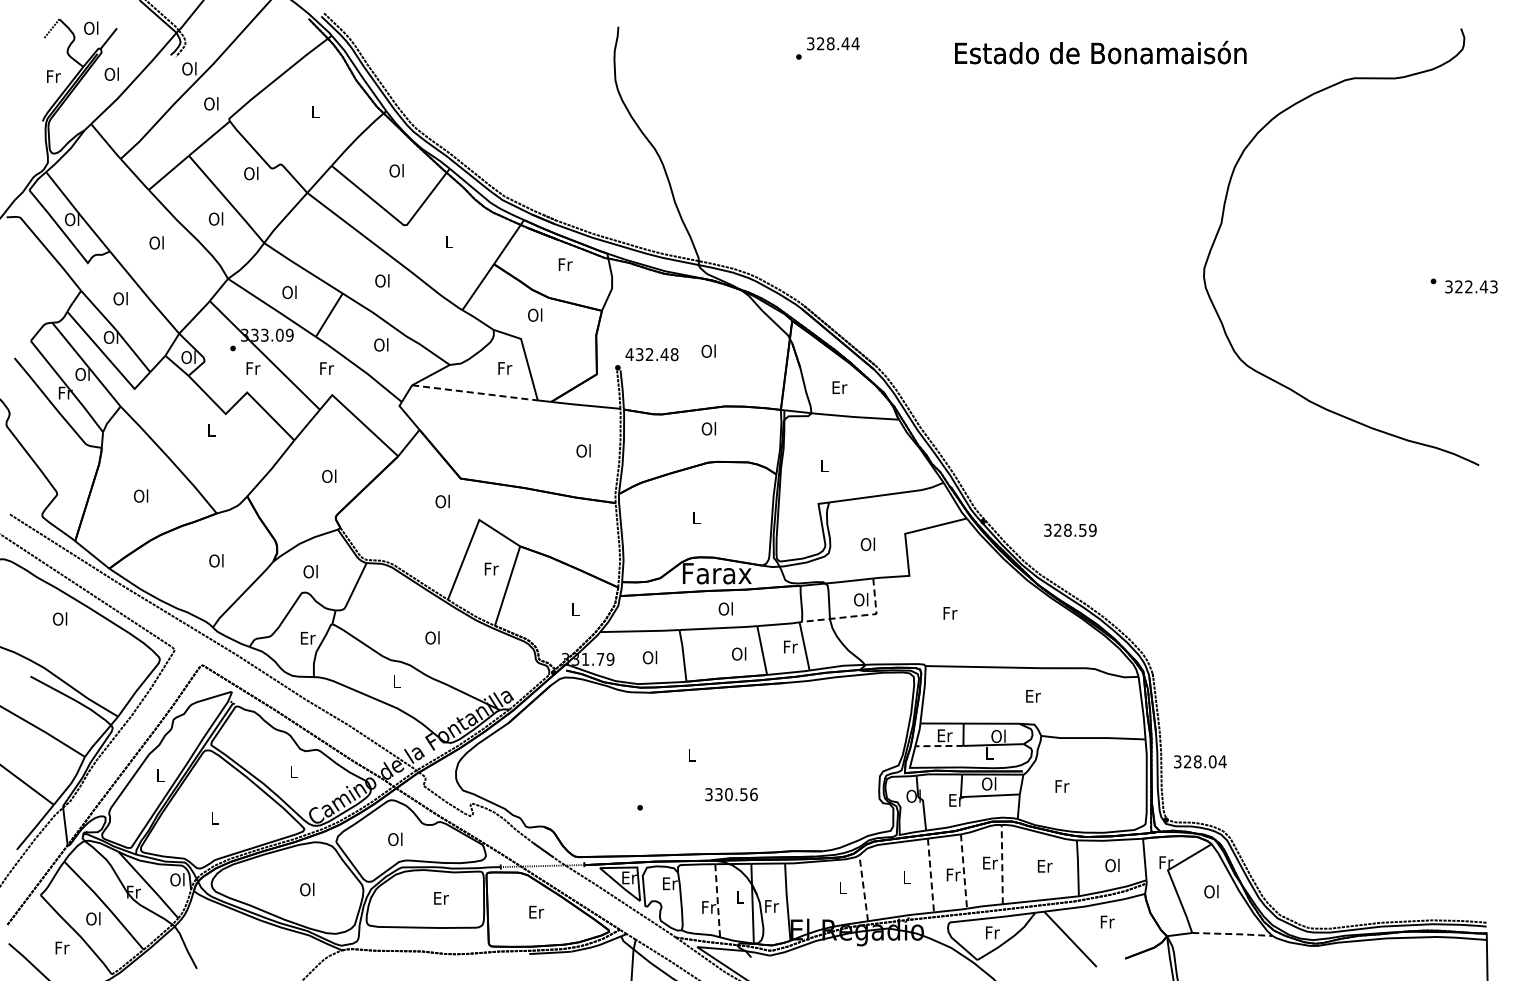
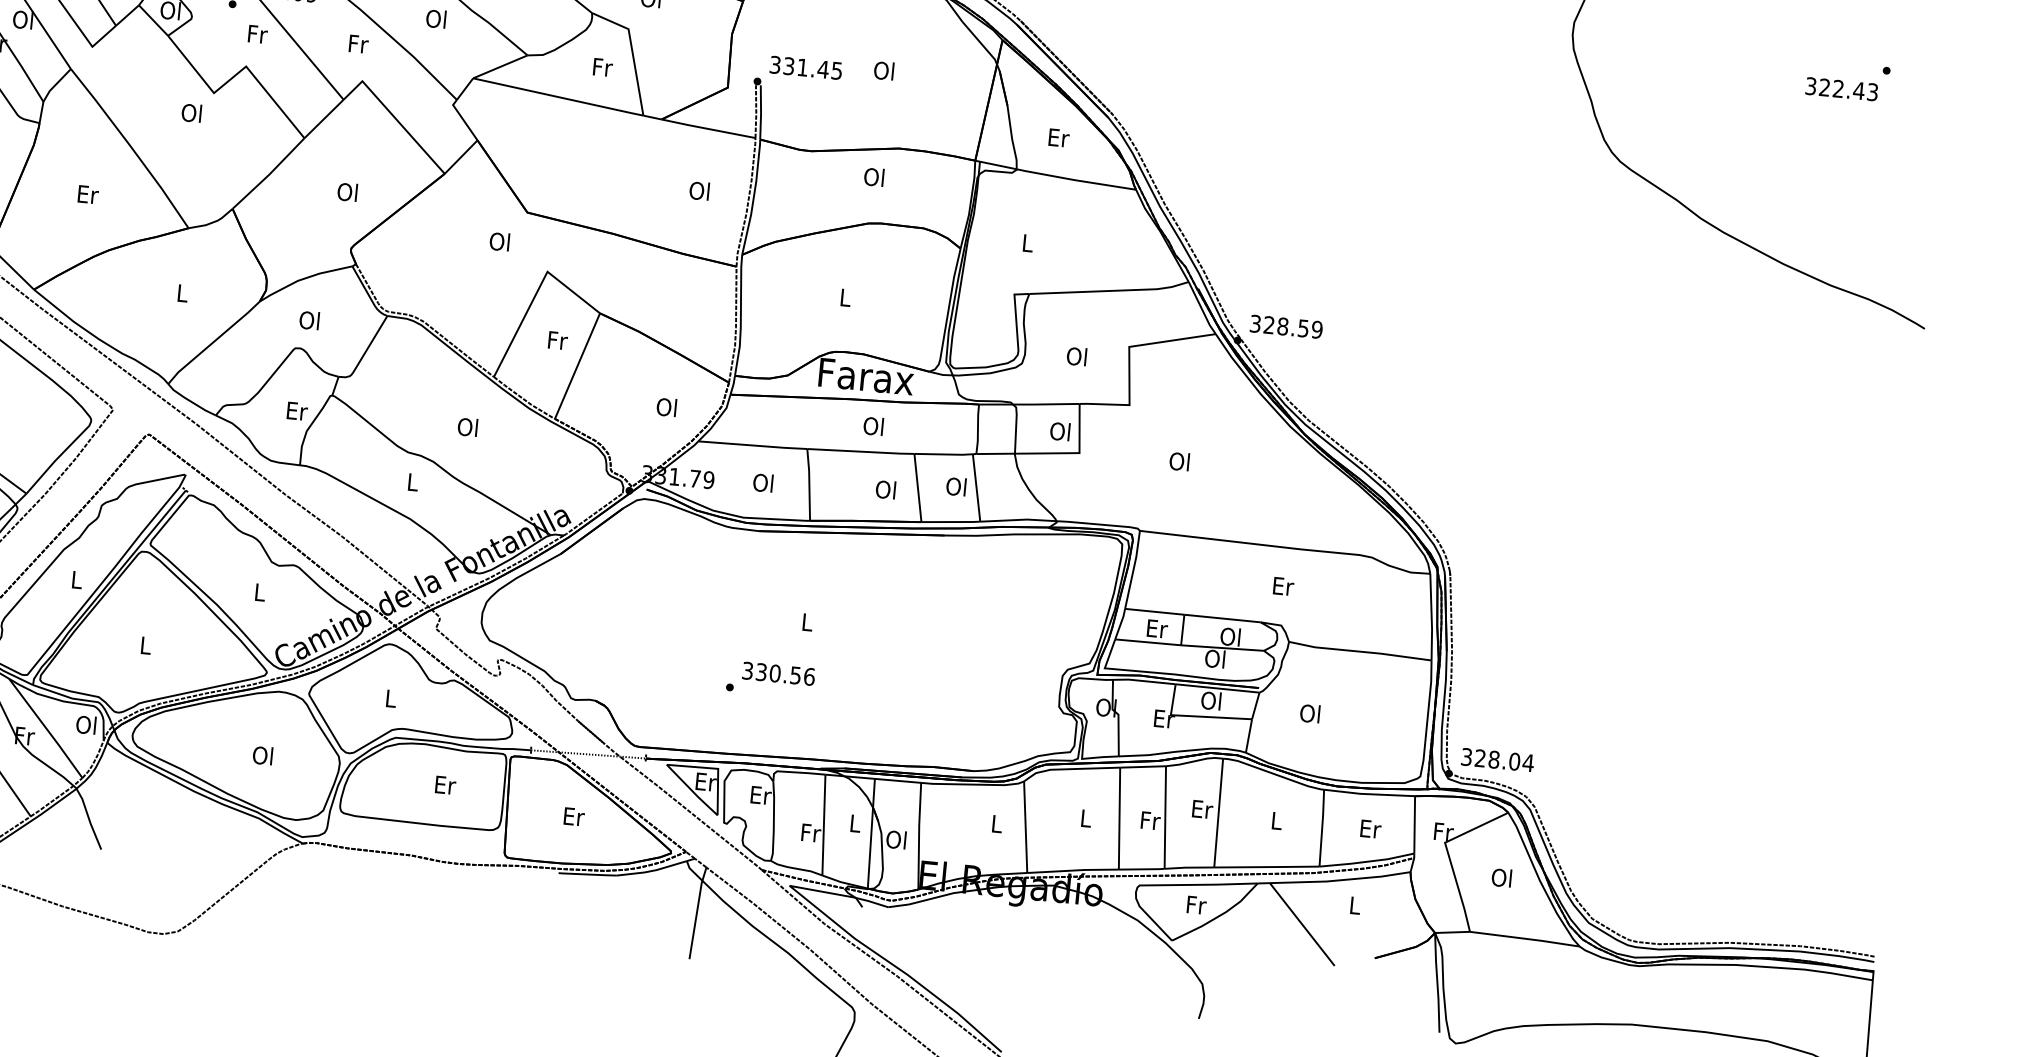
text: (1471, 286) -> (1842, 88), moved
text: (651, 354) -> (805, 67), 432.48 -> 331.45
line: (475, 392) -> (559, 96), dashed -> solid
text: (210, 429) -> (191, 112), L -> Ol
text: (141, 495) -> (87, 193), Ol -> Er
text: (1070, 529) -> (1286, 325), moved
text: (216, 560) -> (181, 292), Ol -> L
text: (574, 609) -> (666, 407), L -> Ol
text: (949, 612) -> (1179, 460), Fr -> Ol
line: (857, 616) -> (1053, 453), dashed -> solid
text: (789, 646) -> (955, 486), Fr -> Ol
line: (938, 746) -> (1146, 642), dashed -> solid
text: (988, 752) -> (1214, 657), L -> Ol
text: (1200, 761) -> (1498, 759), moved
text: (1061, 785) -> (1310, 712), Fr -> Ol
text: (731, 794) -> (778, 673), moved
text: (395, 839) -> (390, 698), Ol -> L
line: (1002, 864) -> (1219, 812), dashed -> solid
text: (1112, 865) -> (1369, 828), Ol -> Er
text: (1044, 866) -> (1276, 821), Er -> L
line: (964, 872) -> (1165, 818), dashed -> solid
line: (931, 876) -> (1120, 820), dashed -> solid
line: (863, 887) -> (1025, 826), dashed -> solid
line: (717, 900) -> (823, 824), dashed -> solid
text: (771, 905) -> (897, 838), Fr -> Ol
text: (1107, 921) -> (1355, 904), Fr -> L
line: (1233, 934) -> (1526, 939), dashed -> solid

